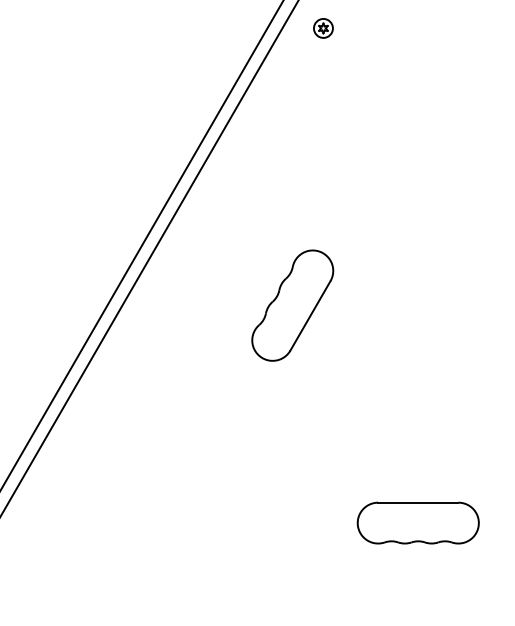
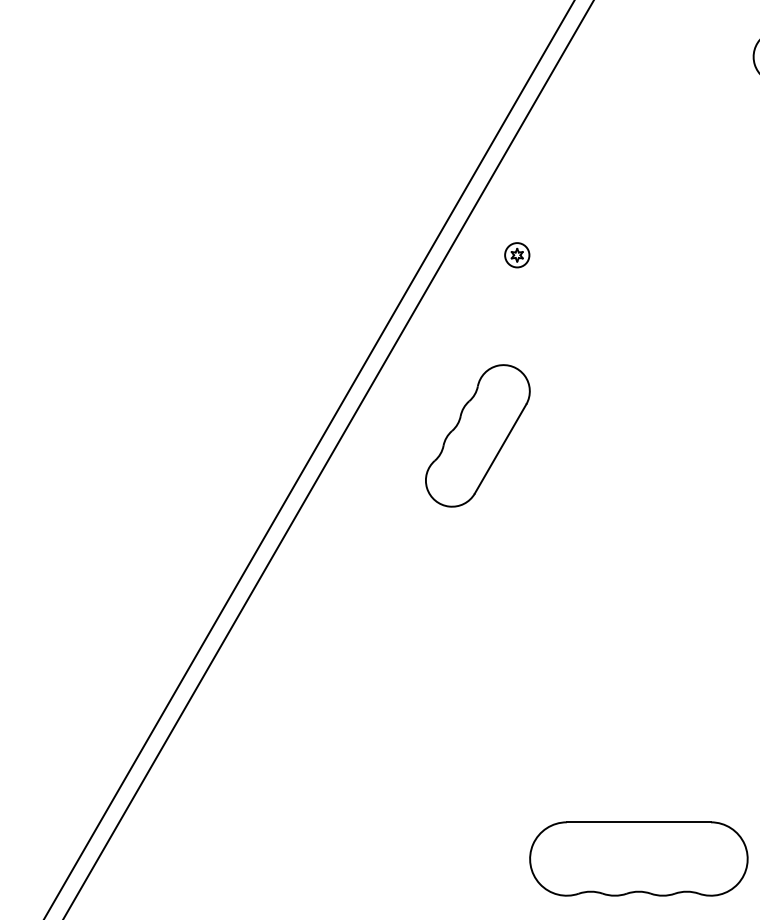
part: (323, 28) -> (517, 255), moved
part: (292, 305) -> (477, 435), moved
part: (417, 522) -> (638, 858), size x1.4

